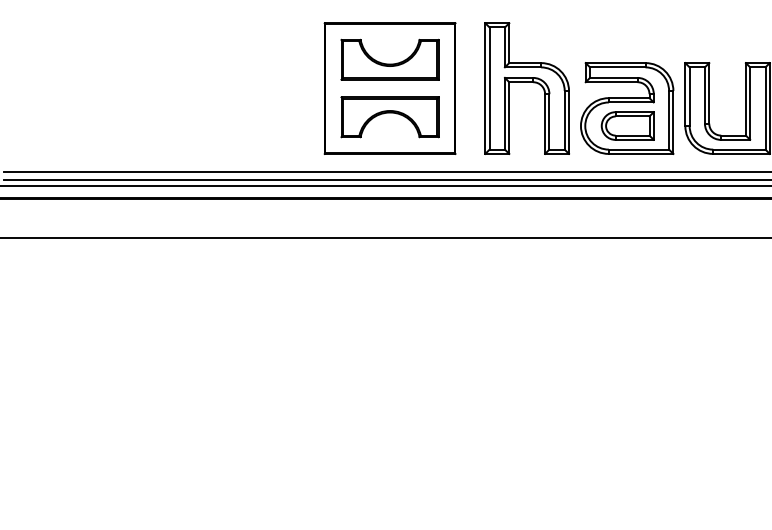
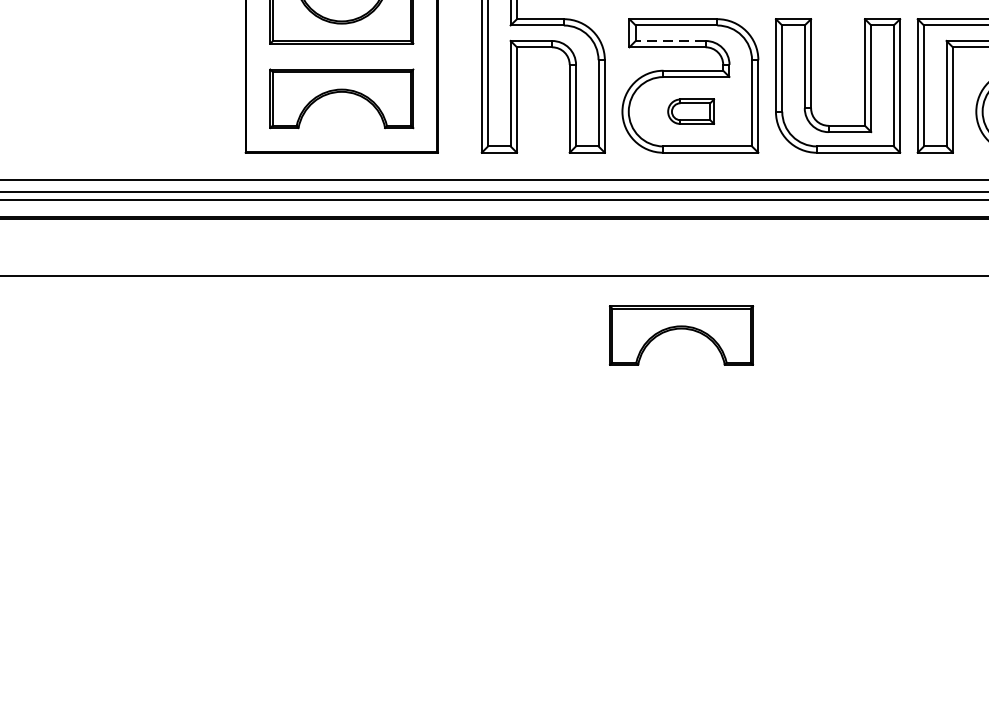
line: (613, 77) -> (670, 40), solid -> dashed
part: (627, 125) -> (690, 110), size x0.6
part: (620, 278) -> (680, 335), added

